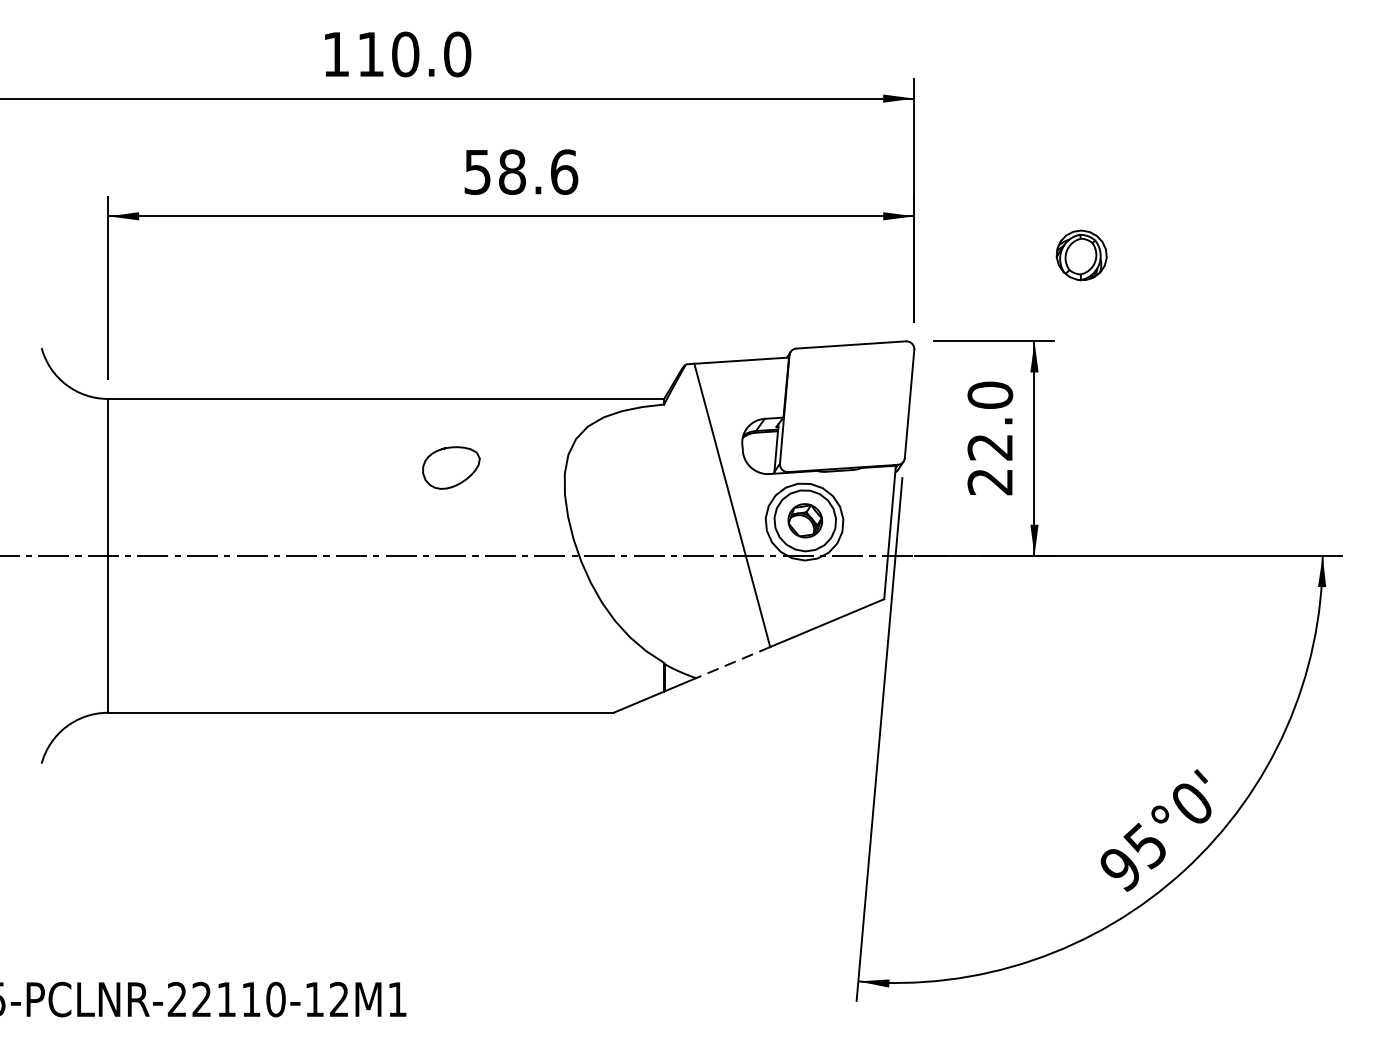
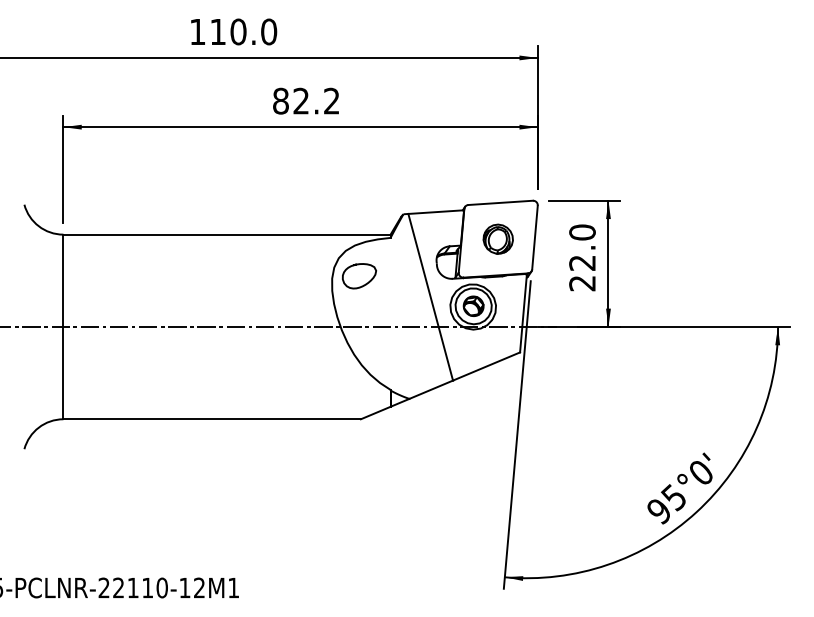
text: (521, 170) -> (306, 100), 58.6 -> 82.2
part: (1080, 254) -> (497, 238), moved
curve: (458, 482) -> (363, 284), moved
line: (733, 662) -> (431, 389), dashed -> solid

